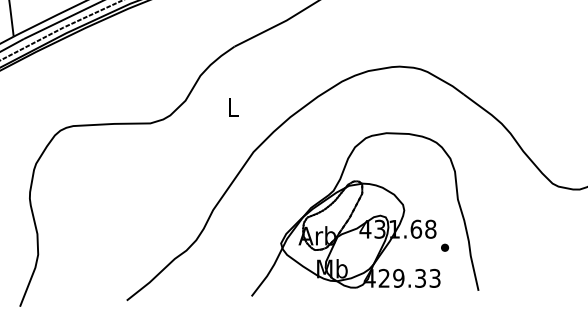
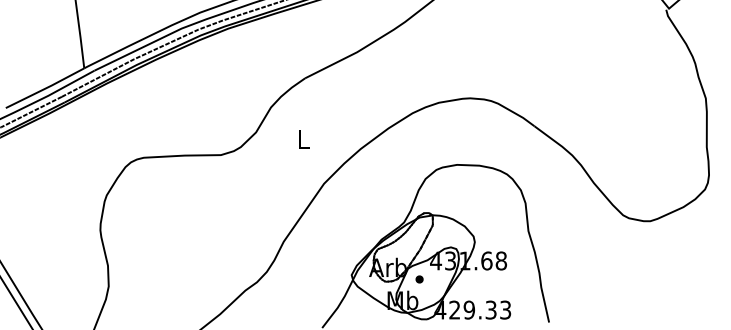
part: (444, 247) -> (419, 279), moved

